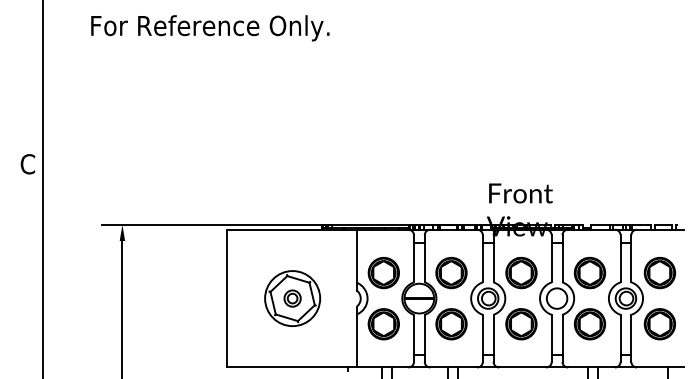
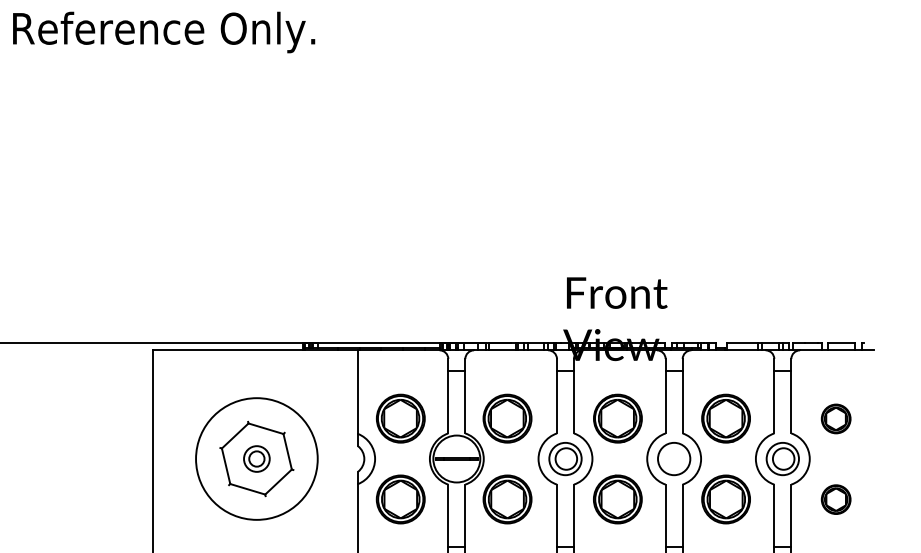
part: (659, 273) -> (835, 419), size x0.6
circle: (292, 298) -> (256, 458), size x1.4
part: (659, 324) -> (835, 499), size x0.6

